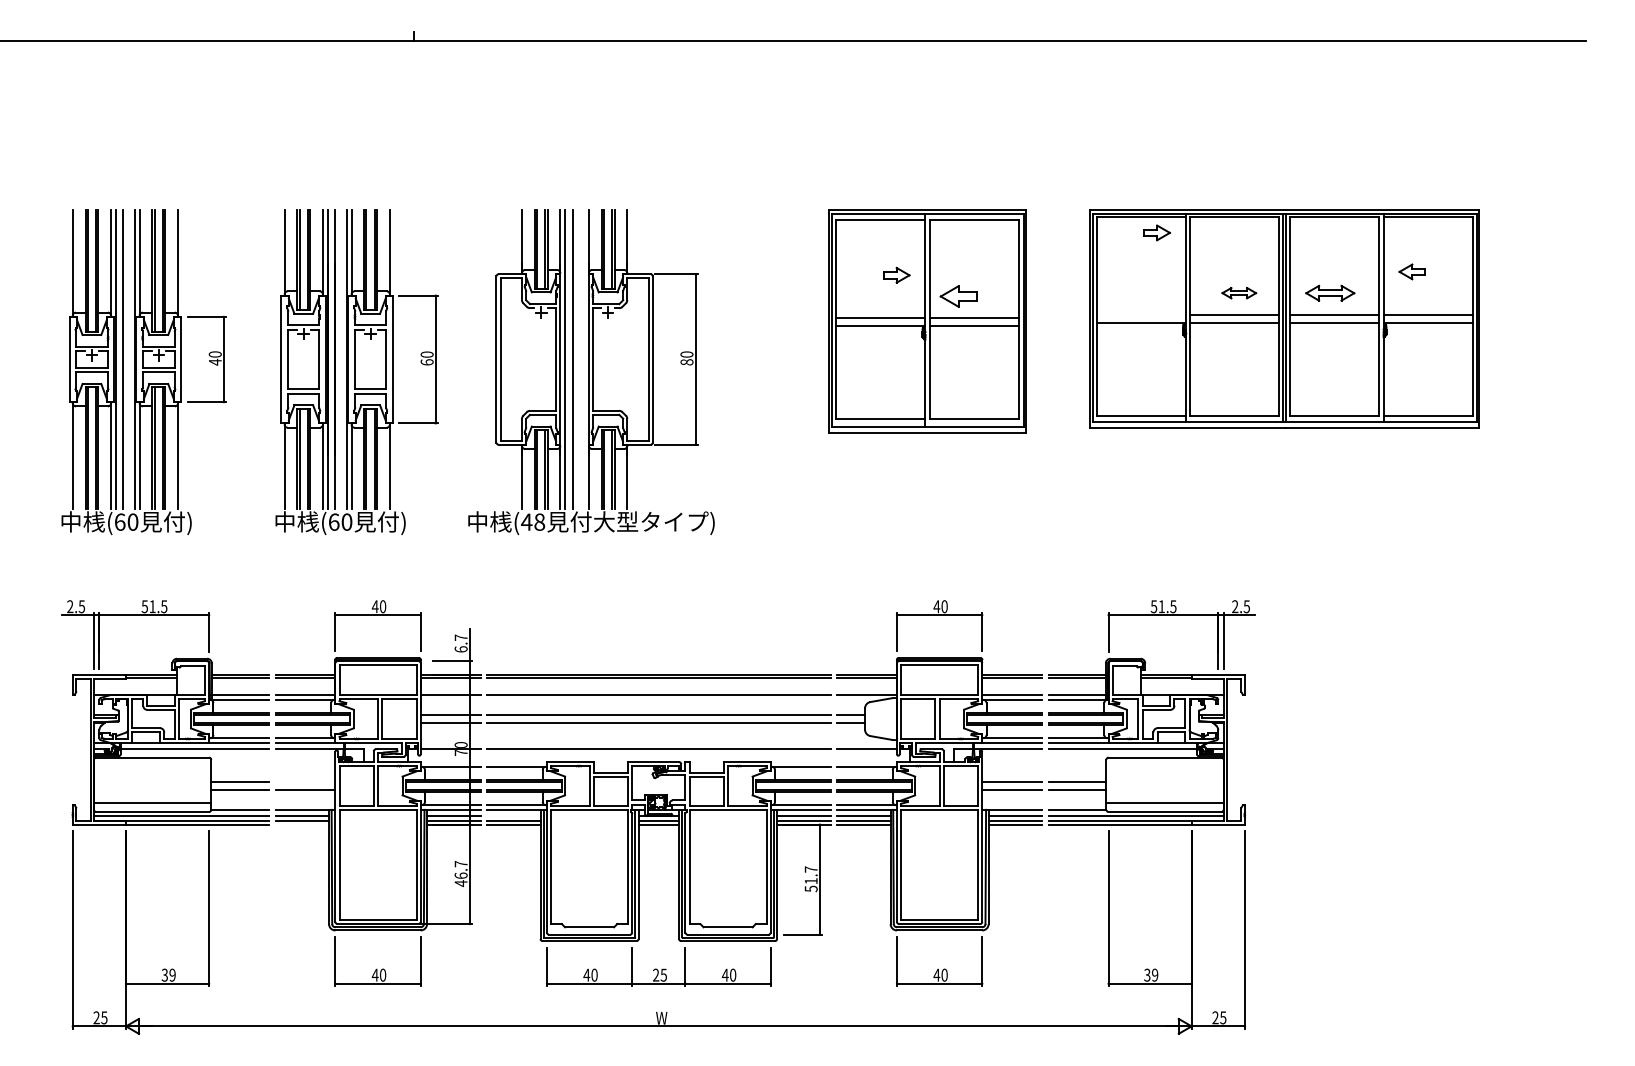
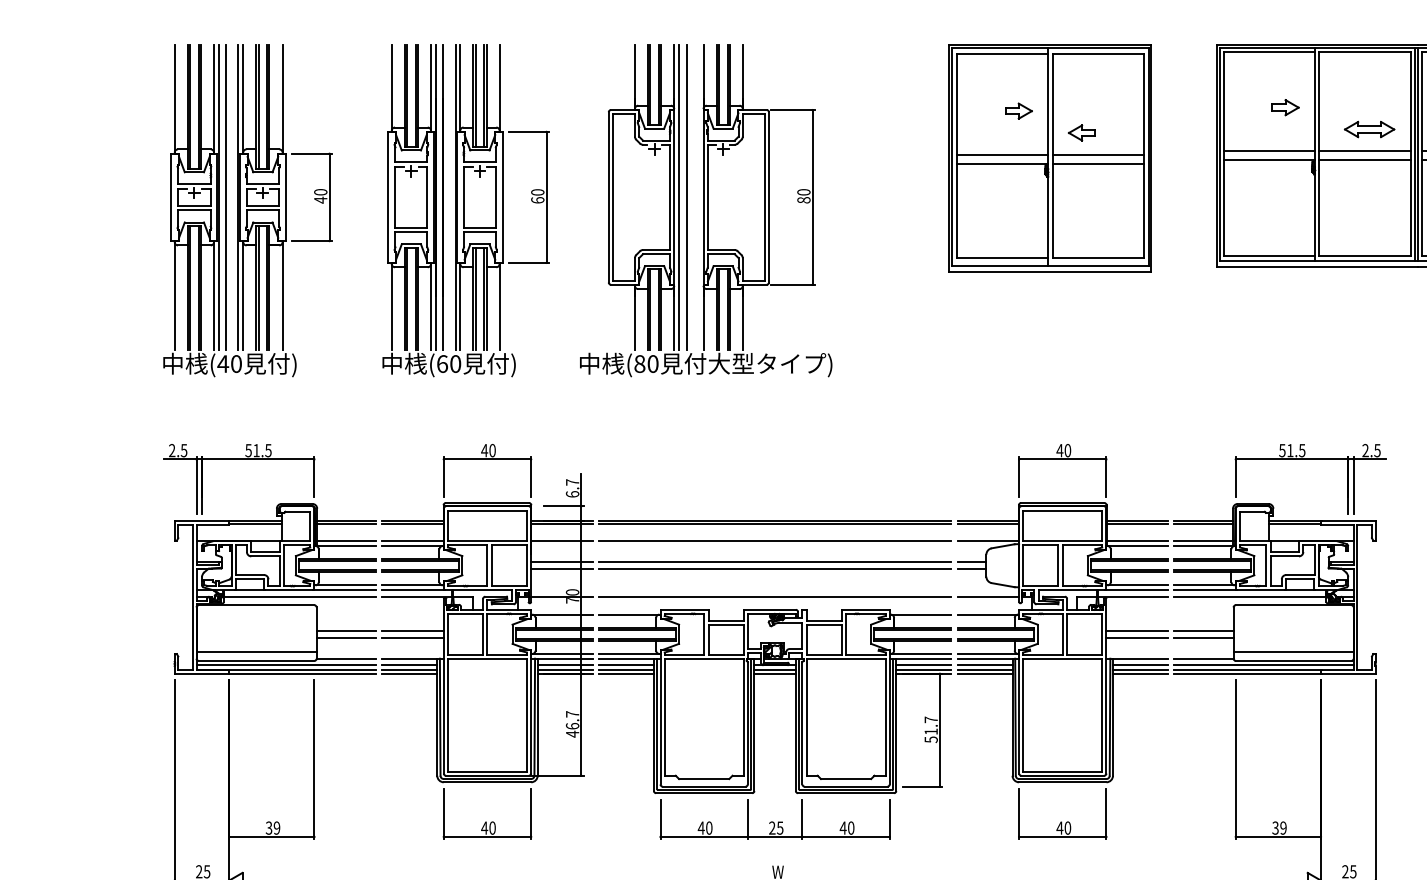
part: (1156, 232) -> (1284, 107), moved
part: (1239, 292) -> (1369, 128), size x1.43
part: (957, 296) -> (1081, 132), size x0.71
line: (1140, 314) -> (1268, 151), added
text: (119, 521) -> (222, 363), (60 -> (40
text: (533, 521) -> (646, 363), (48 -> (80
line: (305, 782) -> (413, 630), added
line: (513, 816) -> (626, 665), added
line: (302, 824) -> (410, 673), added

